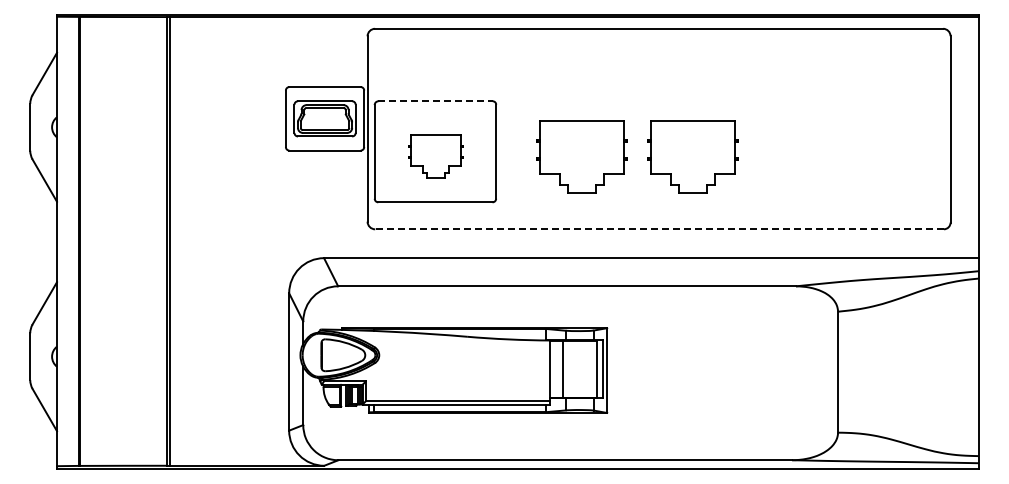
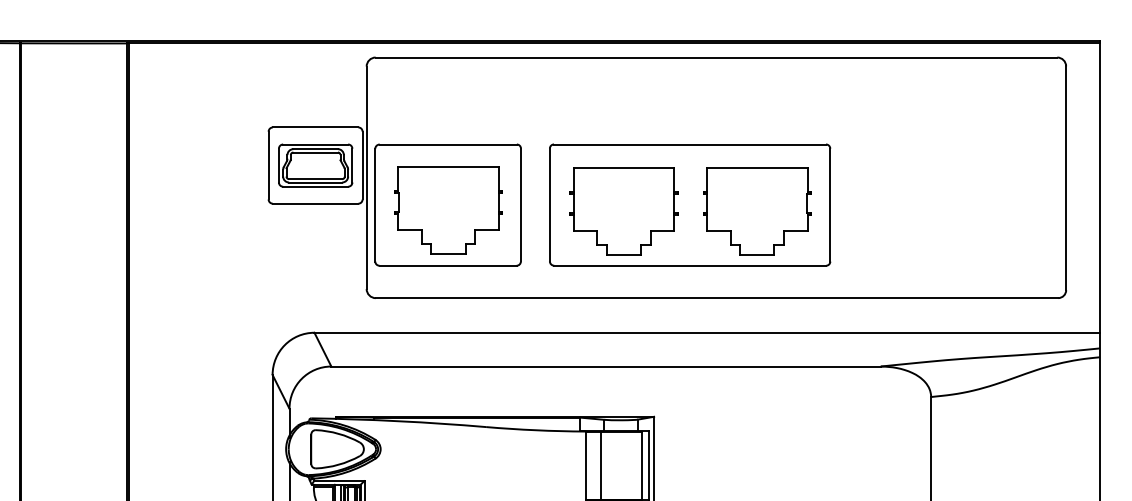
line: (436, 101) -> (449, 144), dashed -> solid
part: (636, 151) -> (689, 204), added
part: (435, 156) -> (448, 210), size x1.67
line: (659, 229) -> (716, 298), dashed -> solid

